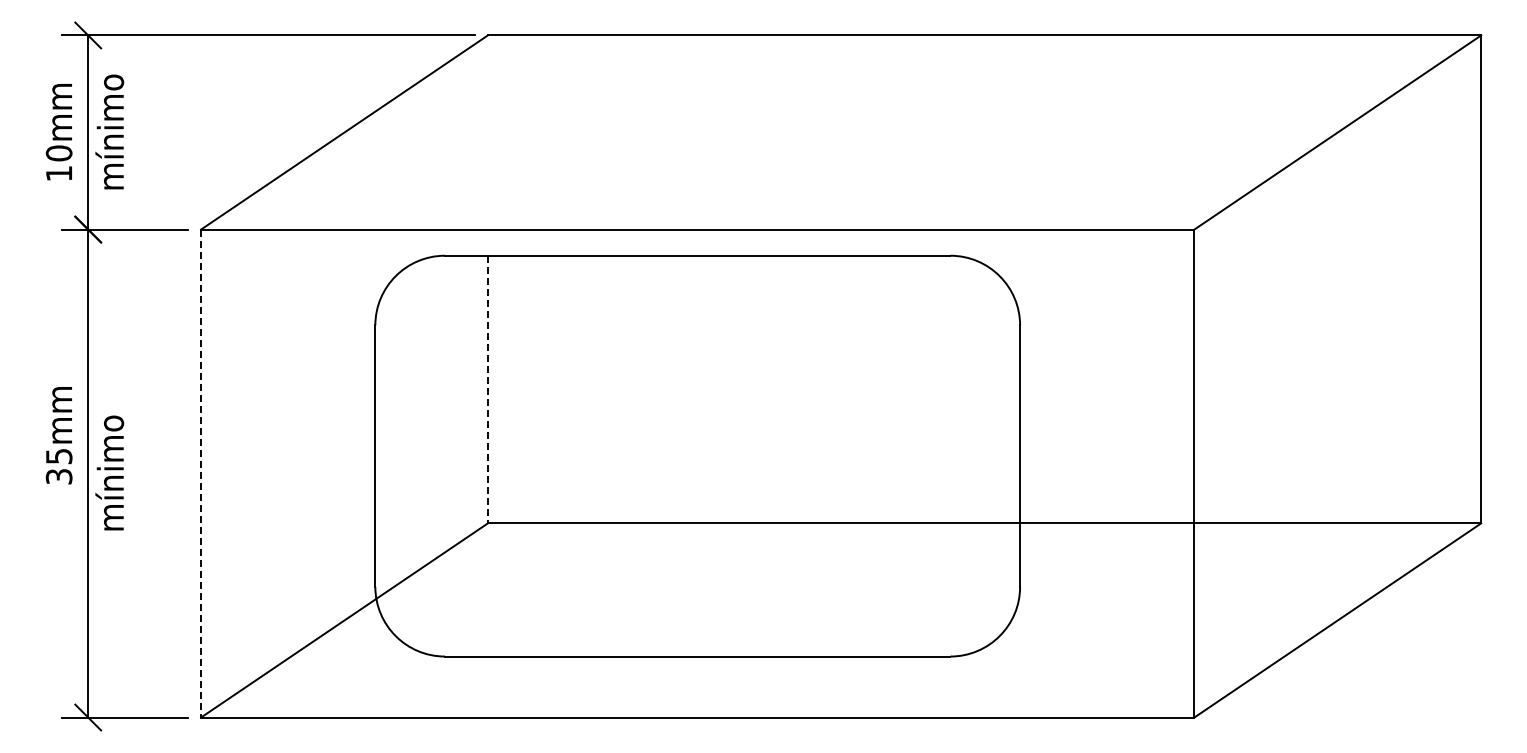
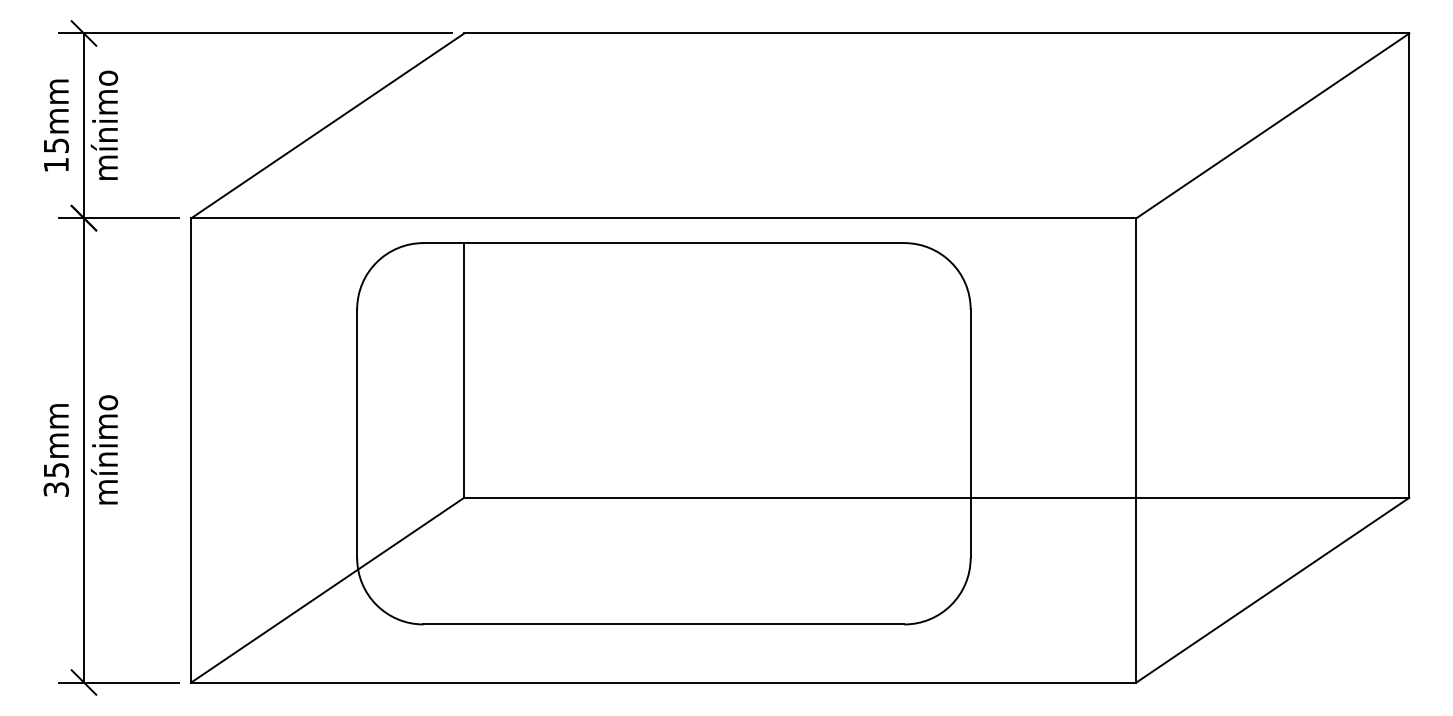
text: (58, 153) -> (55, 145), 10mm -> 15mm
line: (487, 389) -> (463, 370), dashed -> solid
text: (58, 435) -> (55, 450), moved
line: (201, 473) -> (191, 450), dashed -> solid

